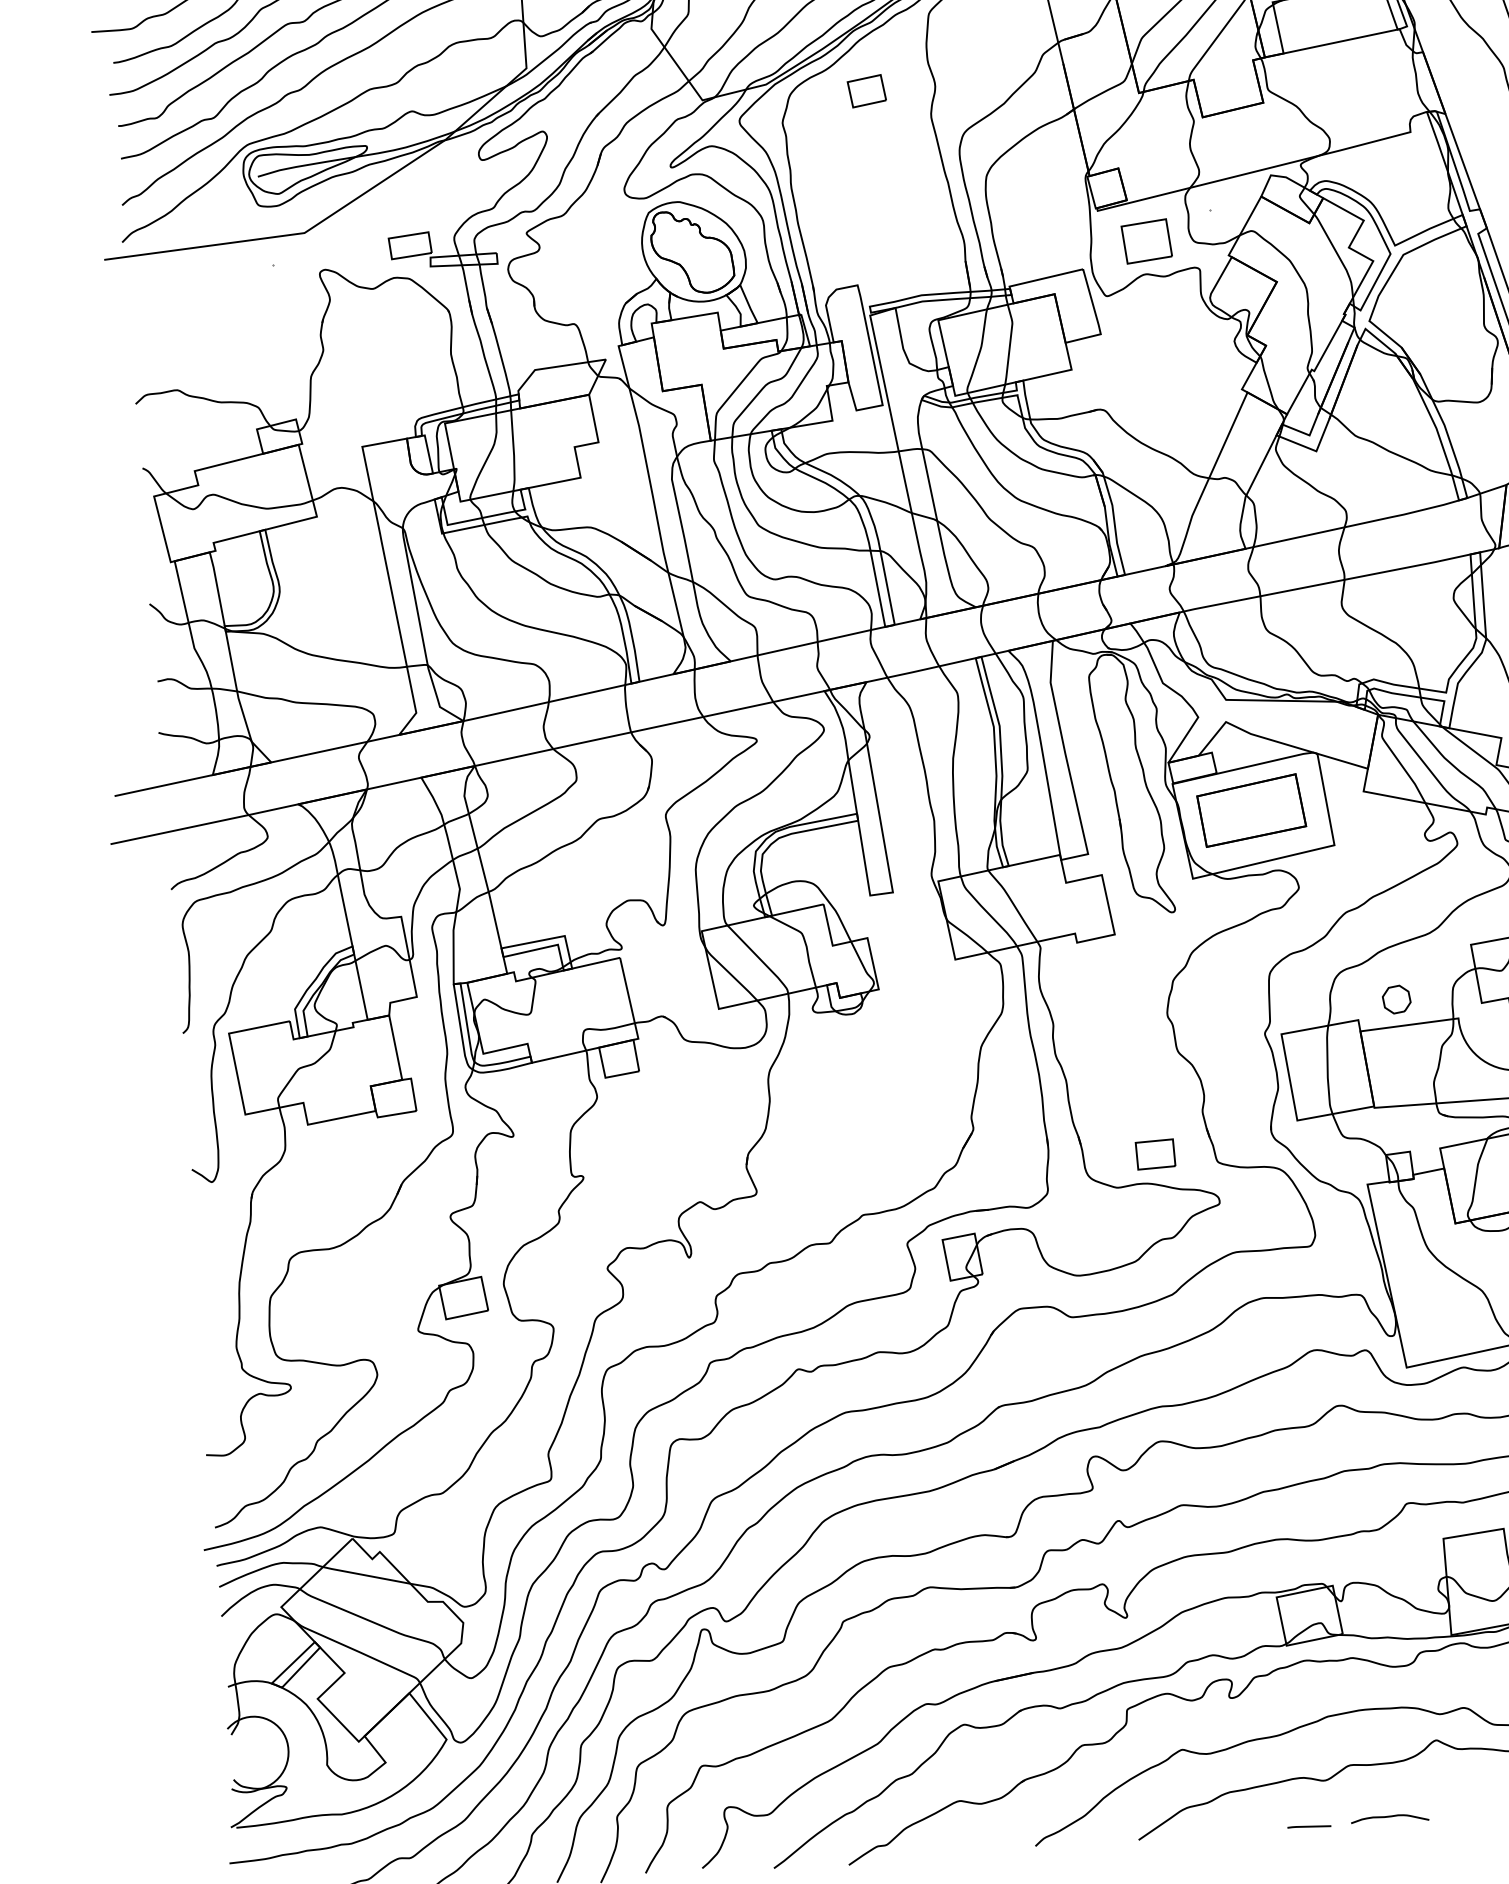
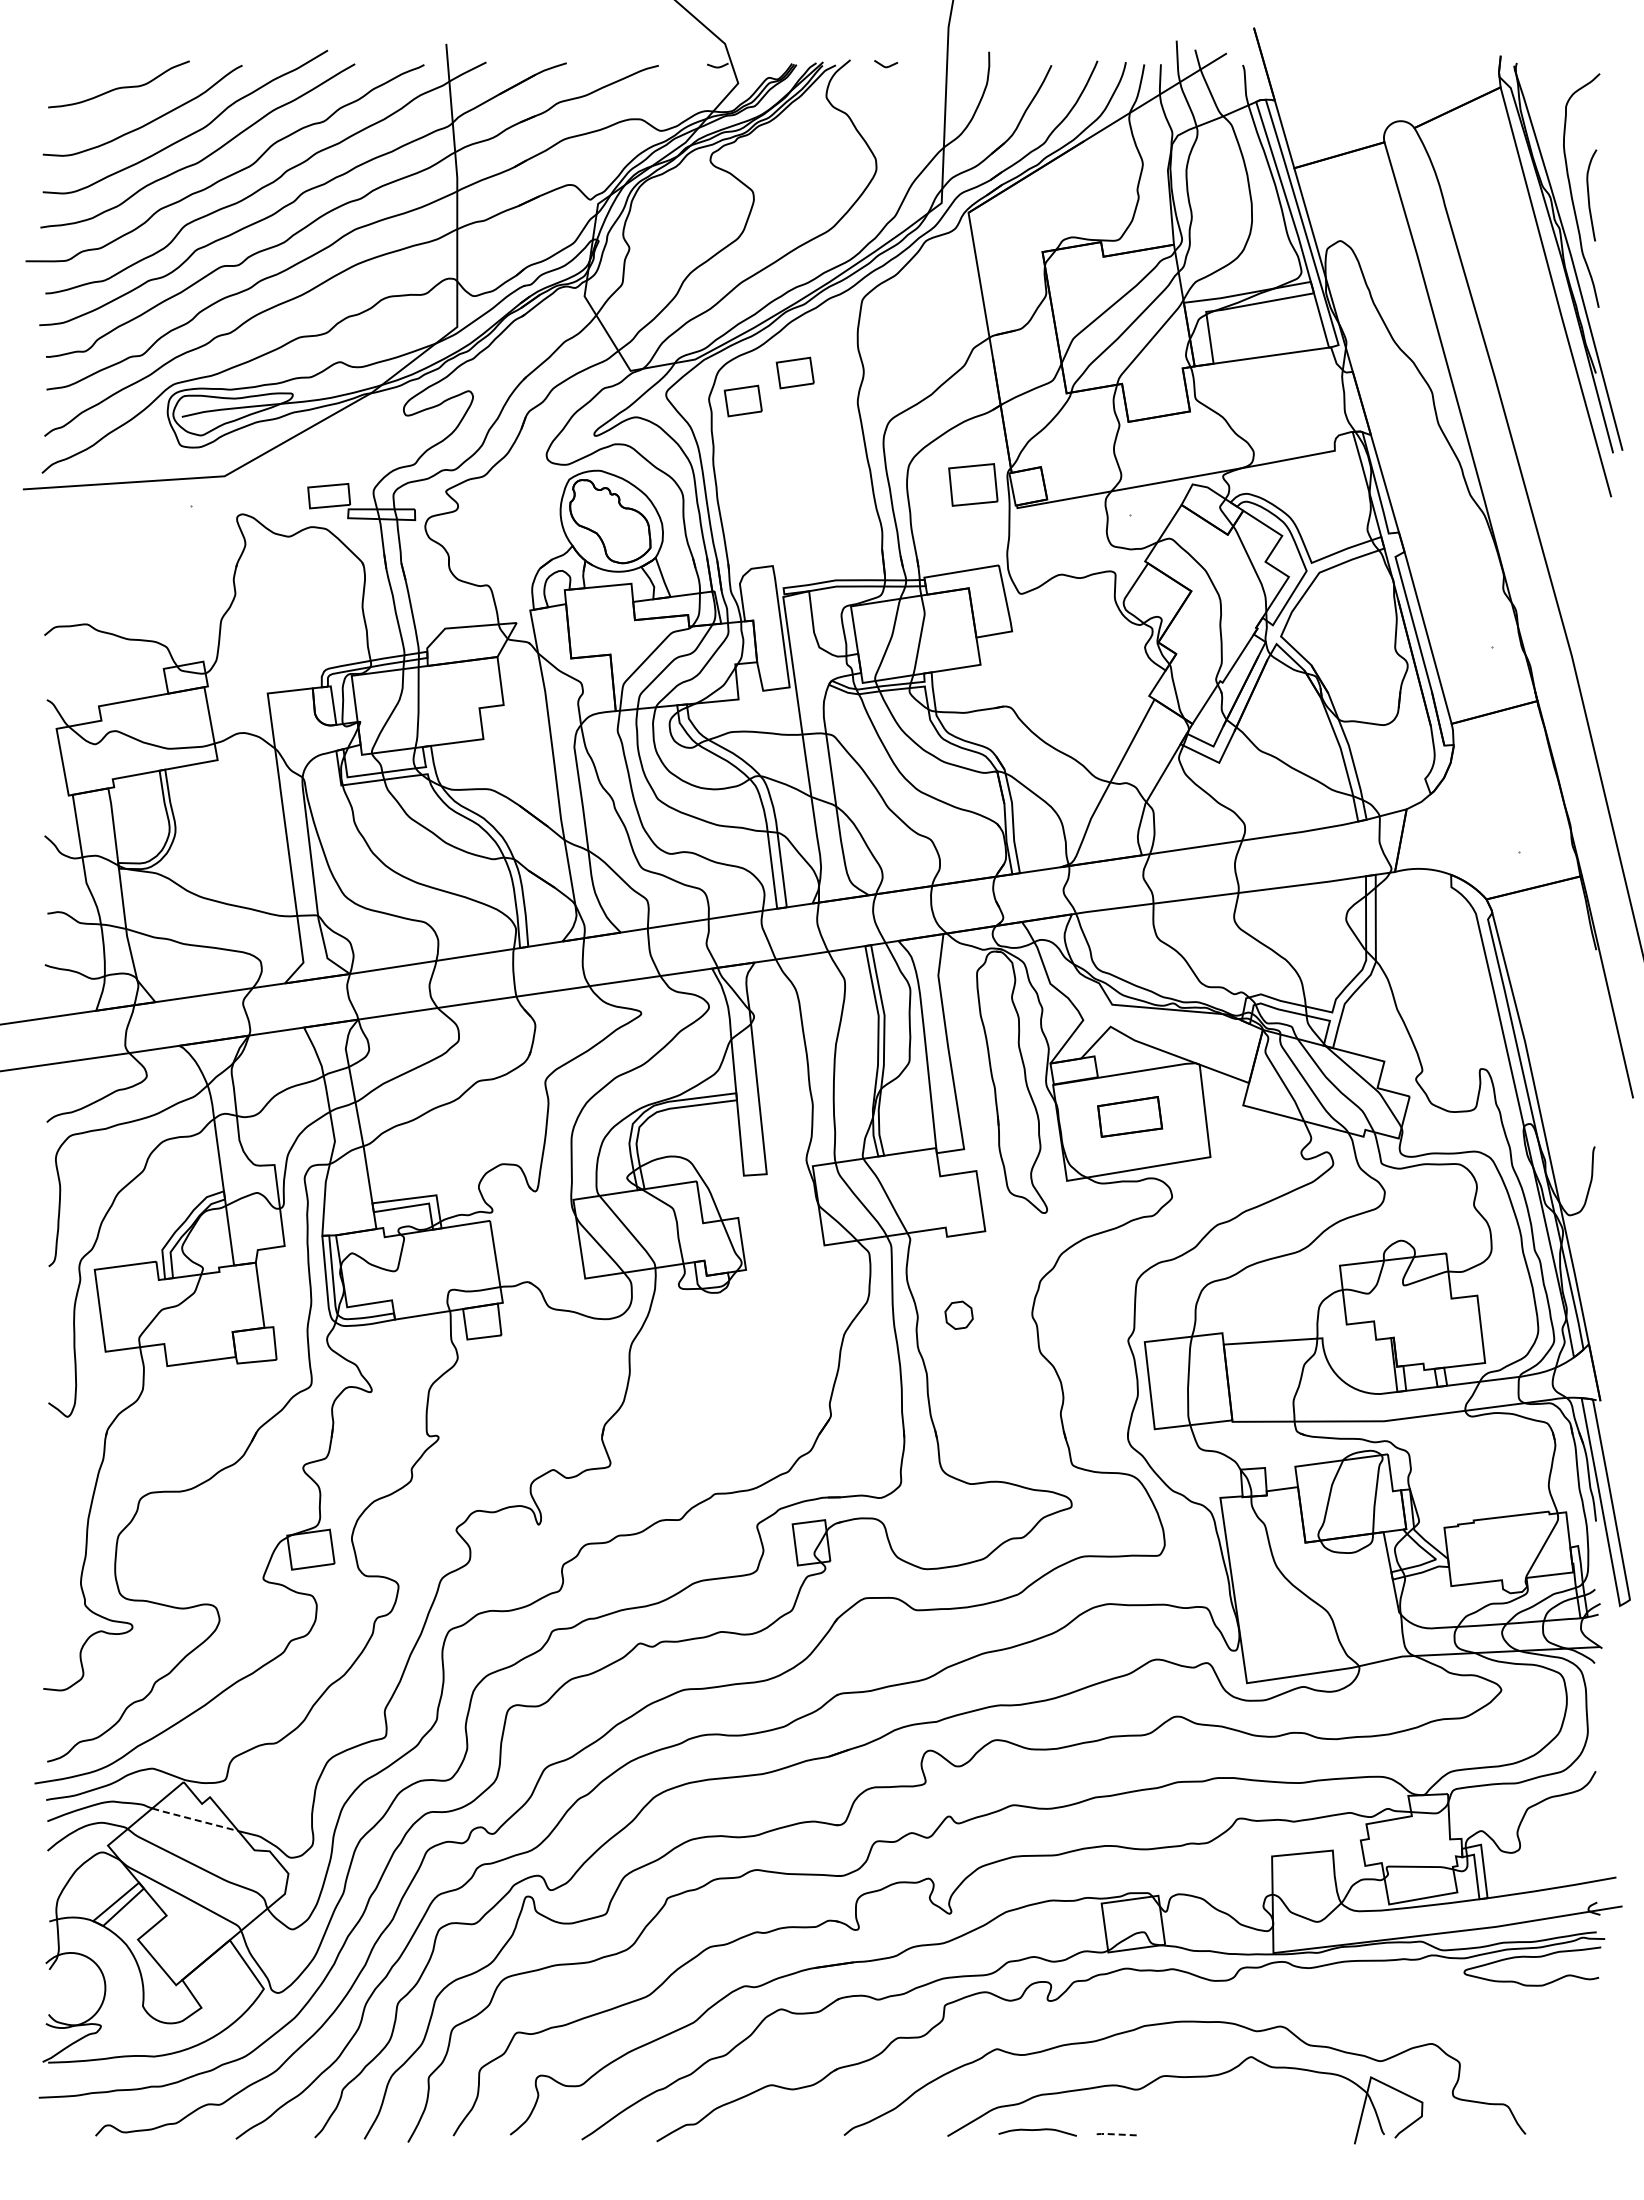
part: (816, 122) -> (742, 400), added
part: (1146, 240) -> (973, 484), moved
part: (1250, 810) -> (1129, 1116), size x0.6
part: (1396, 998) -> (958, 1314), moved
part: (1155, 1154) -> (1010, 1453), removed
line: (366, 1575) -> (195, 1819), solid -> dashed
curve: (1389, 1817) -> (1037, 2130), moved
line: (1308, 1826) -> (1117, 2134), solid -> dashed

